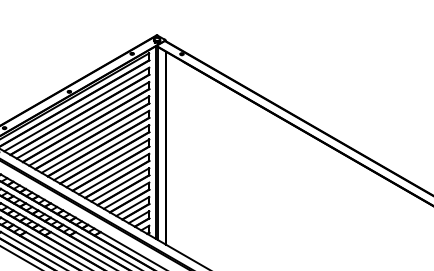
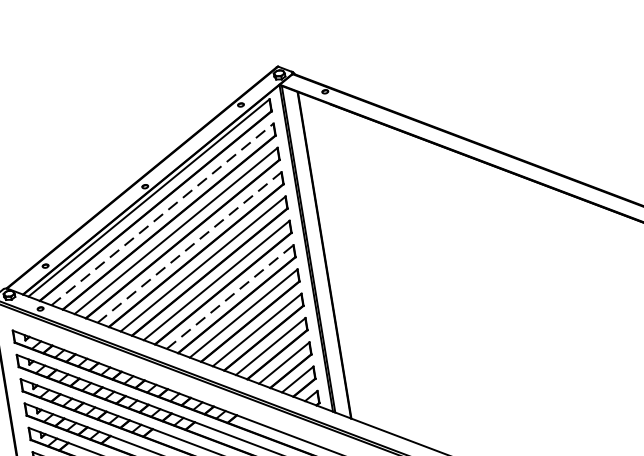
line: (76, 109) -> (162, 214), solid -> dashed
line: (89, 130) -> (189, 246), solid -> dashed
line: (107, 163) -> (229, 297), solid -> dashed

